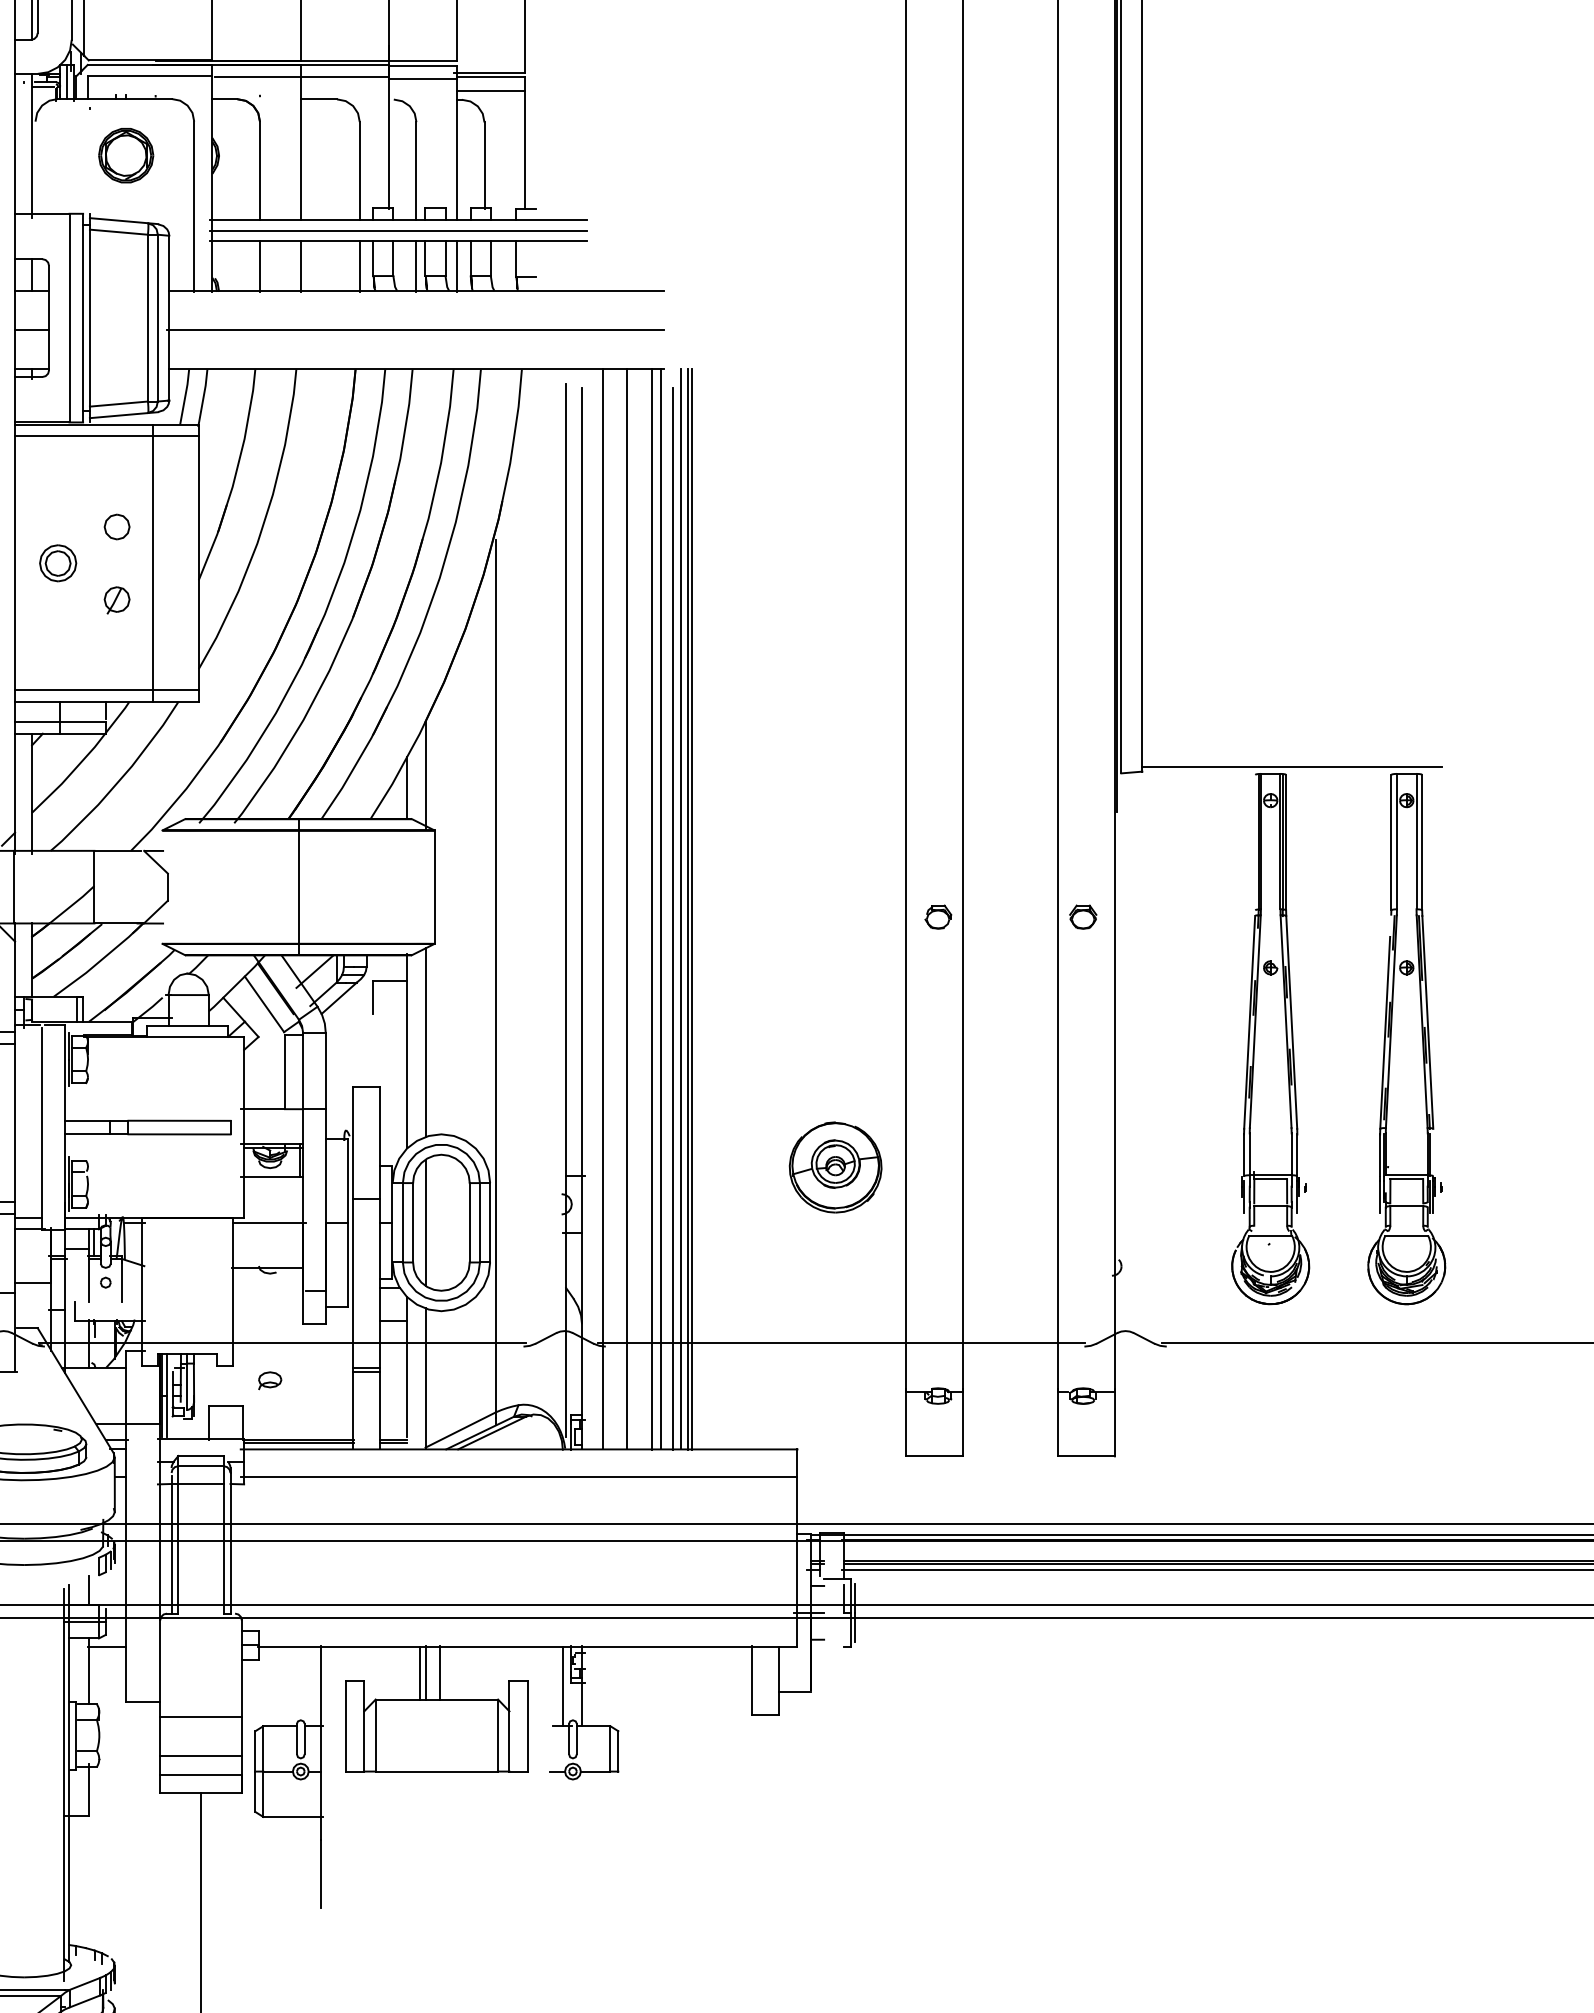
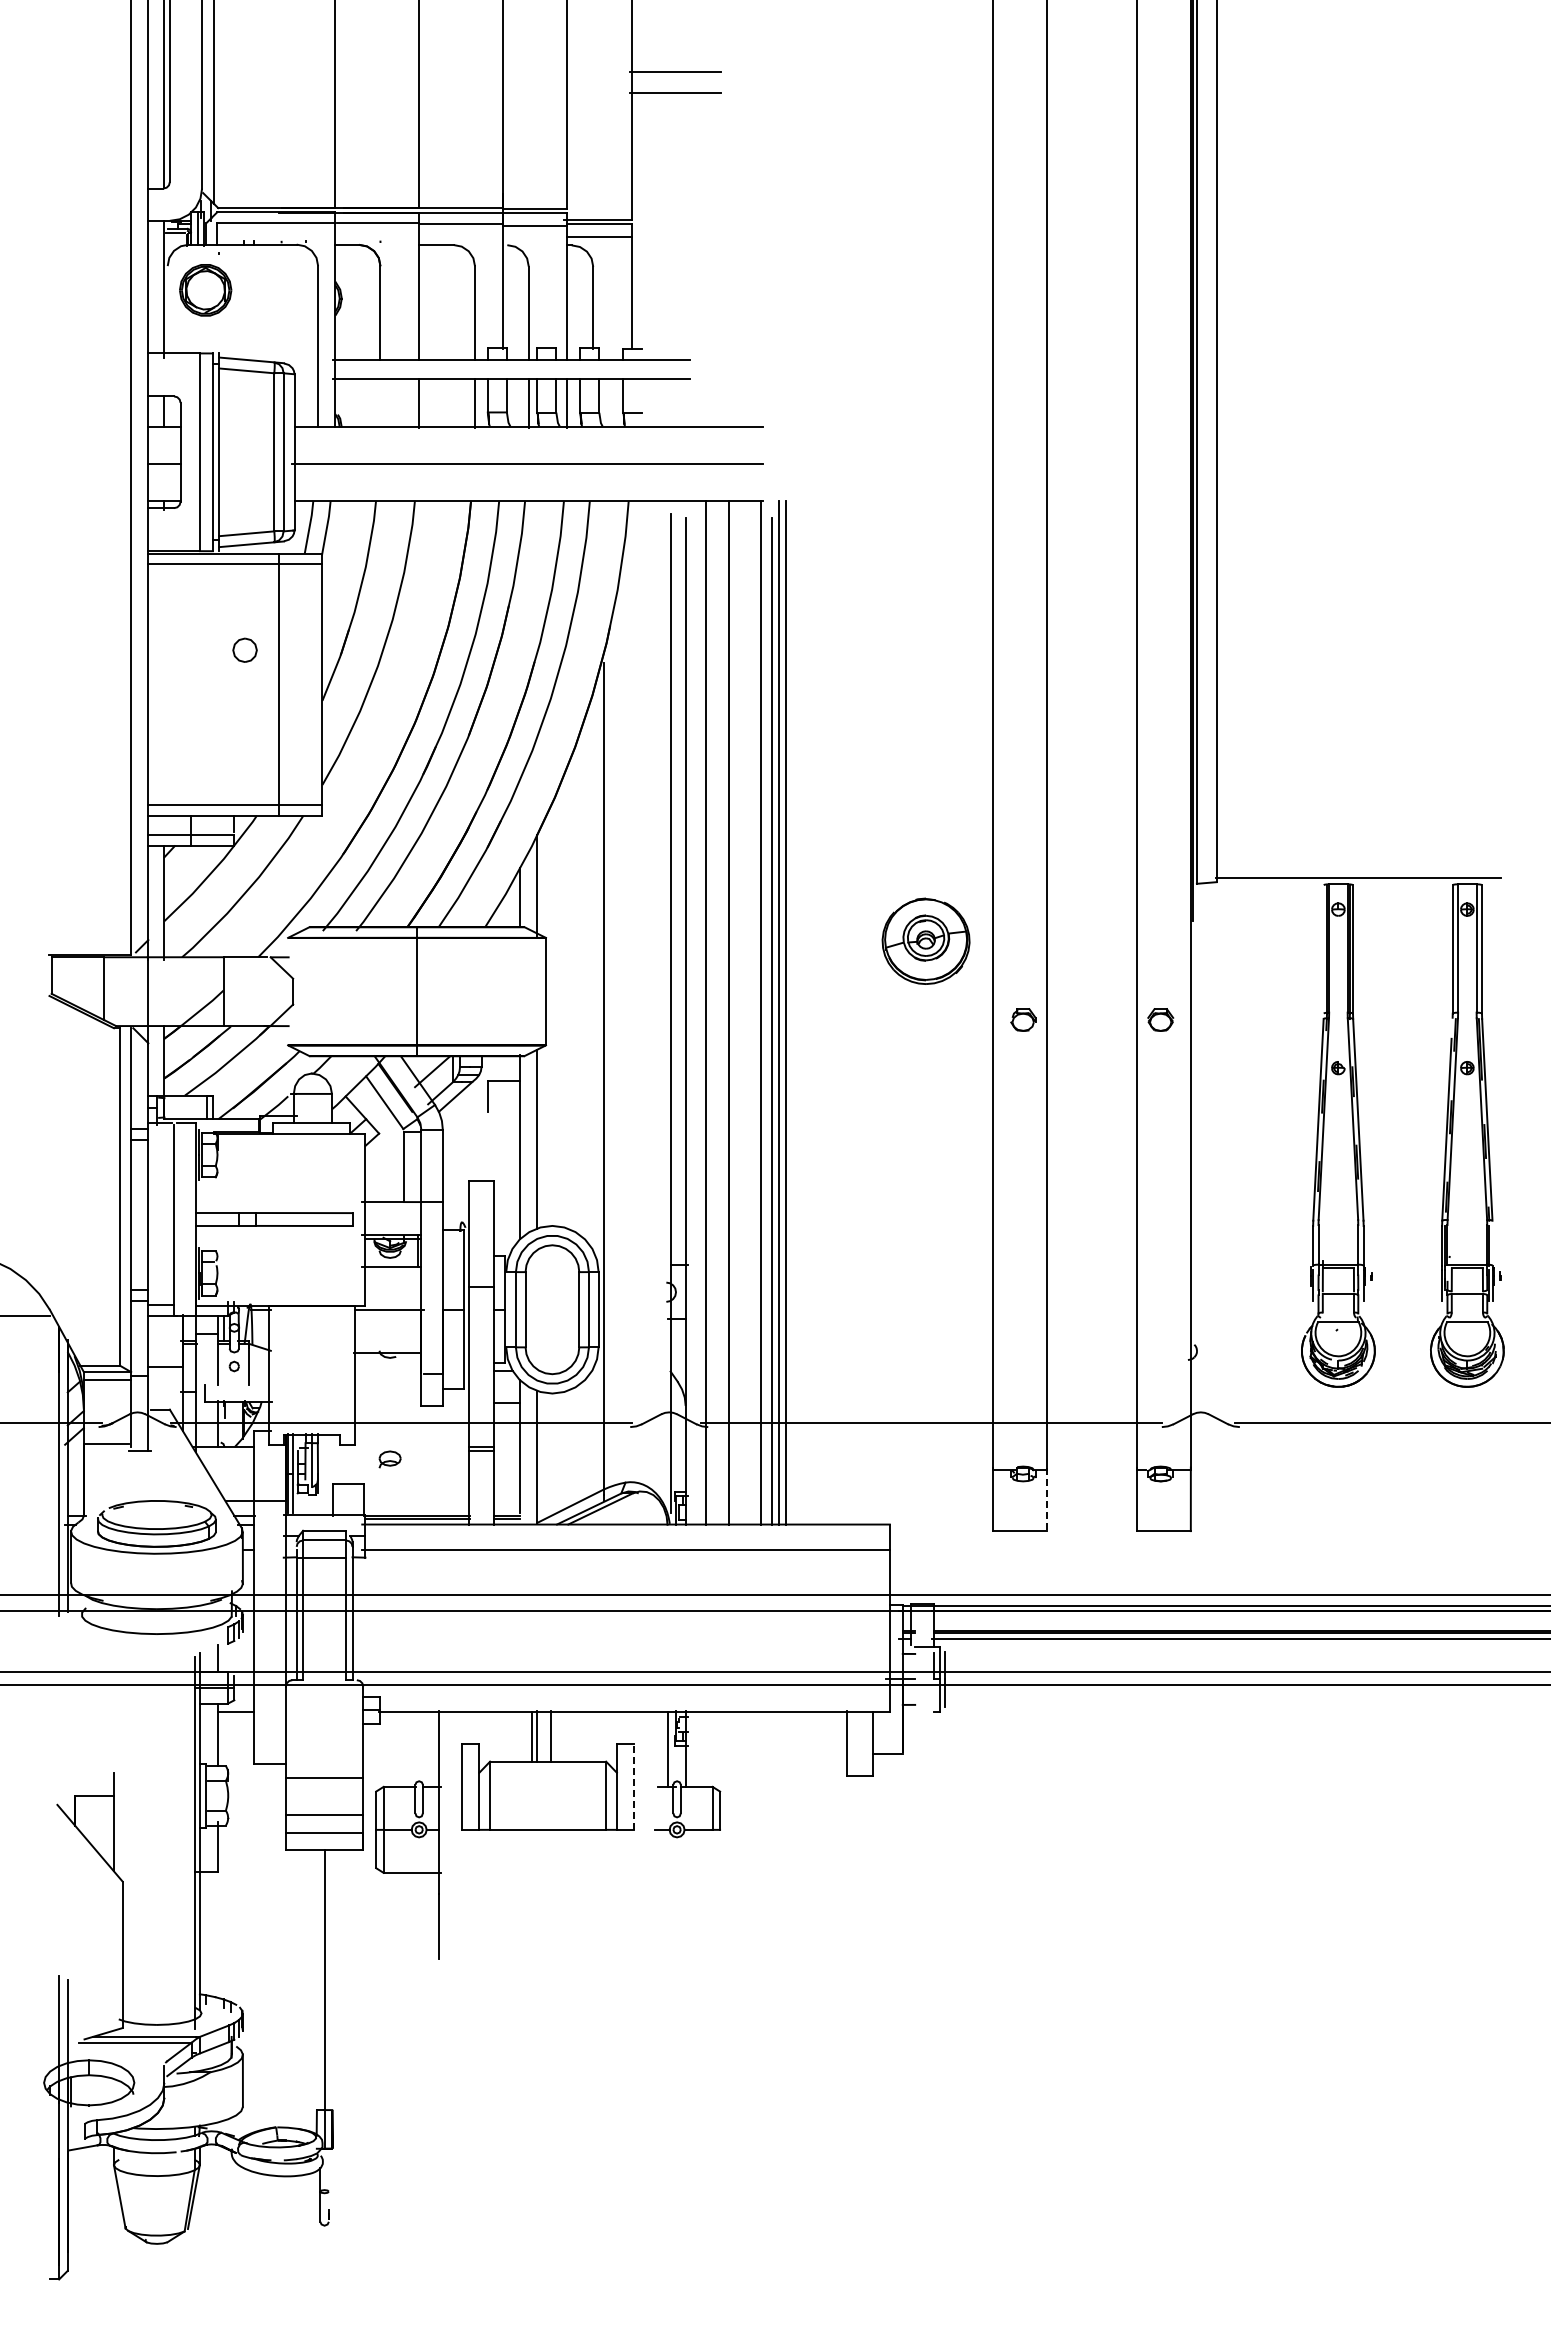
part: (126, 155) -> (205, 290), moved
line: (398, 230) -> (511, 369), removed
line: (260, 266) -> (380, 403), removed
part: (58, 563) -> (189, 684), removed
part: (116, 600) -> (244, 719), removed
line: (651, 909) -> (751, 1012), removed
line: (692, 910) -> (790, 1013), removed
part: (835, 1166) -> (925, 940), moved
line: (425, 1222) -> (537, 1309), removed
line: (962, 1423) -> (1046, 1499), solid -> dashed
line: (528, 1725) -> (634, 1786), solid -> dashed

